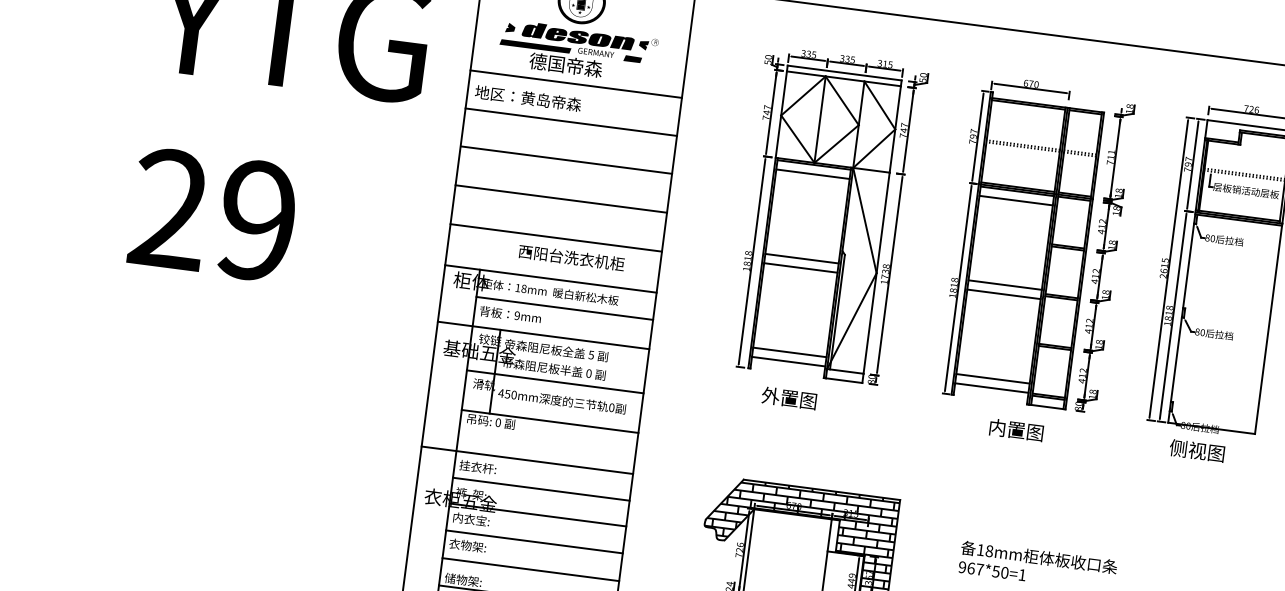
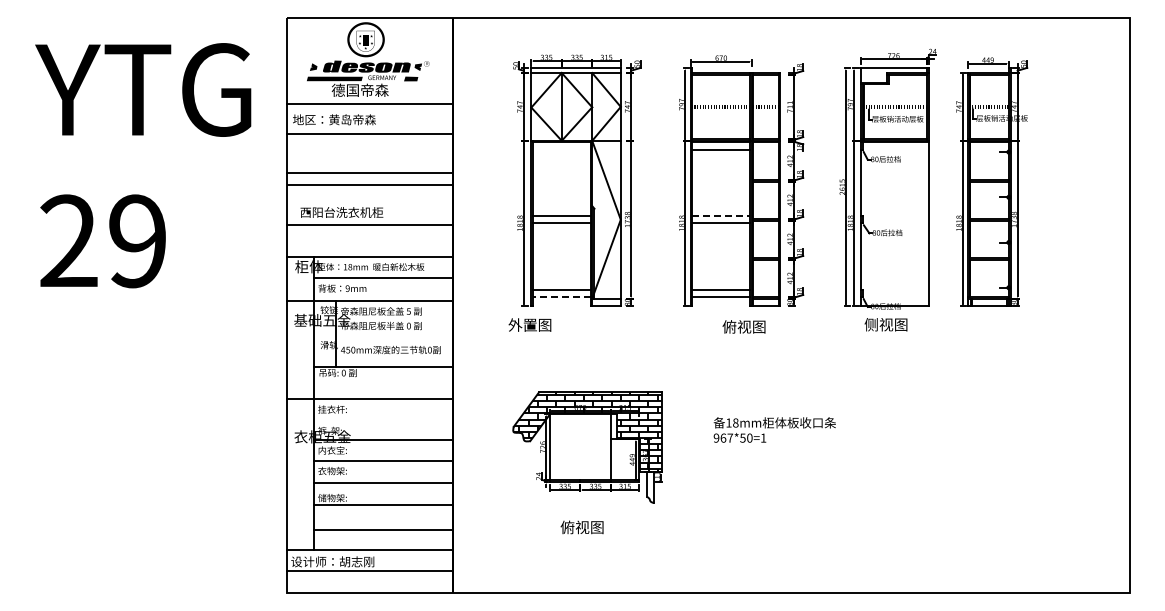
line: (566, 160) -> (370, 184), moved
line: (812, 173) -> (561, 149), removed
line: (561, 199) -> (370, 173), moved
text: (571, 257) -> (341, 212), moved
line: (1005, 285) -> (721, 216), solid -> dashed
line: (788, 361) -> (561, 296), solid -> dashed
line: (555, 381) -> (383, 335), removed
text: (788, 397) -> (529, 324), moved
text: (1006, 428) -> (736, 326), 内置图 -> 俯视图
line: (541, 489) -> (383, 420), removed

